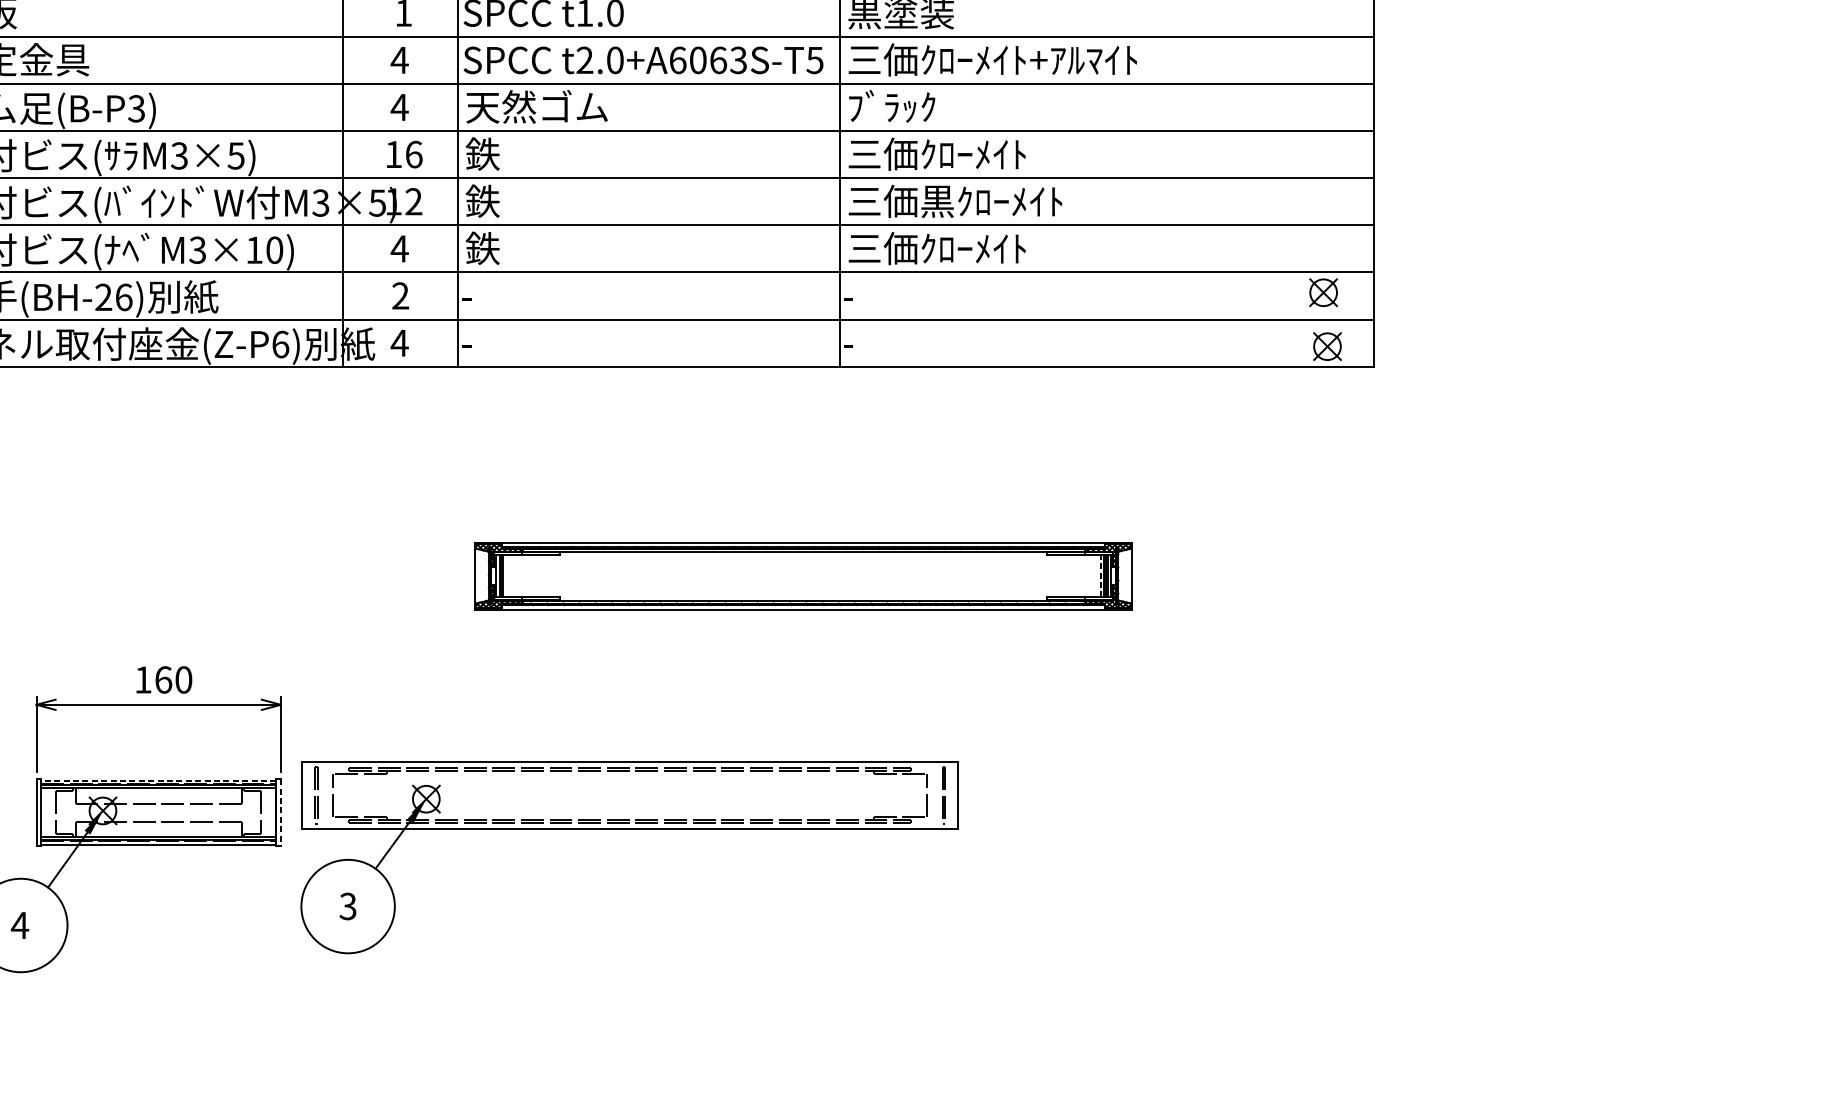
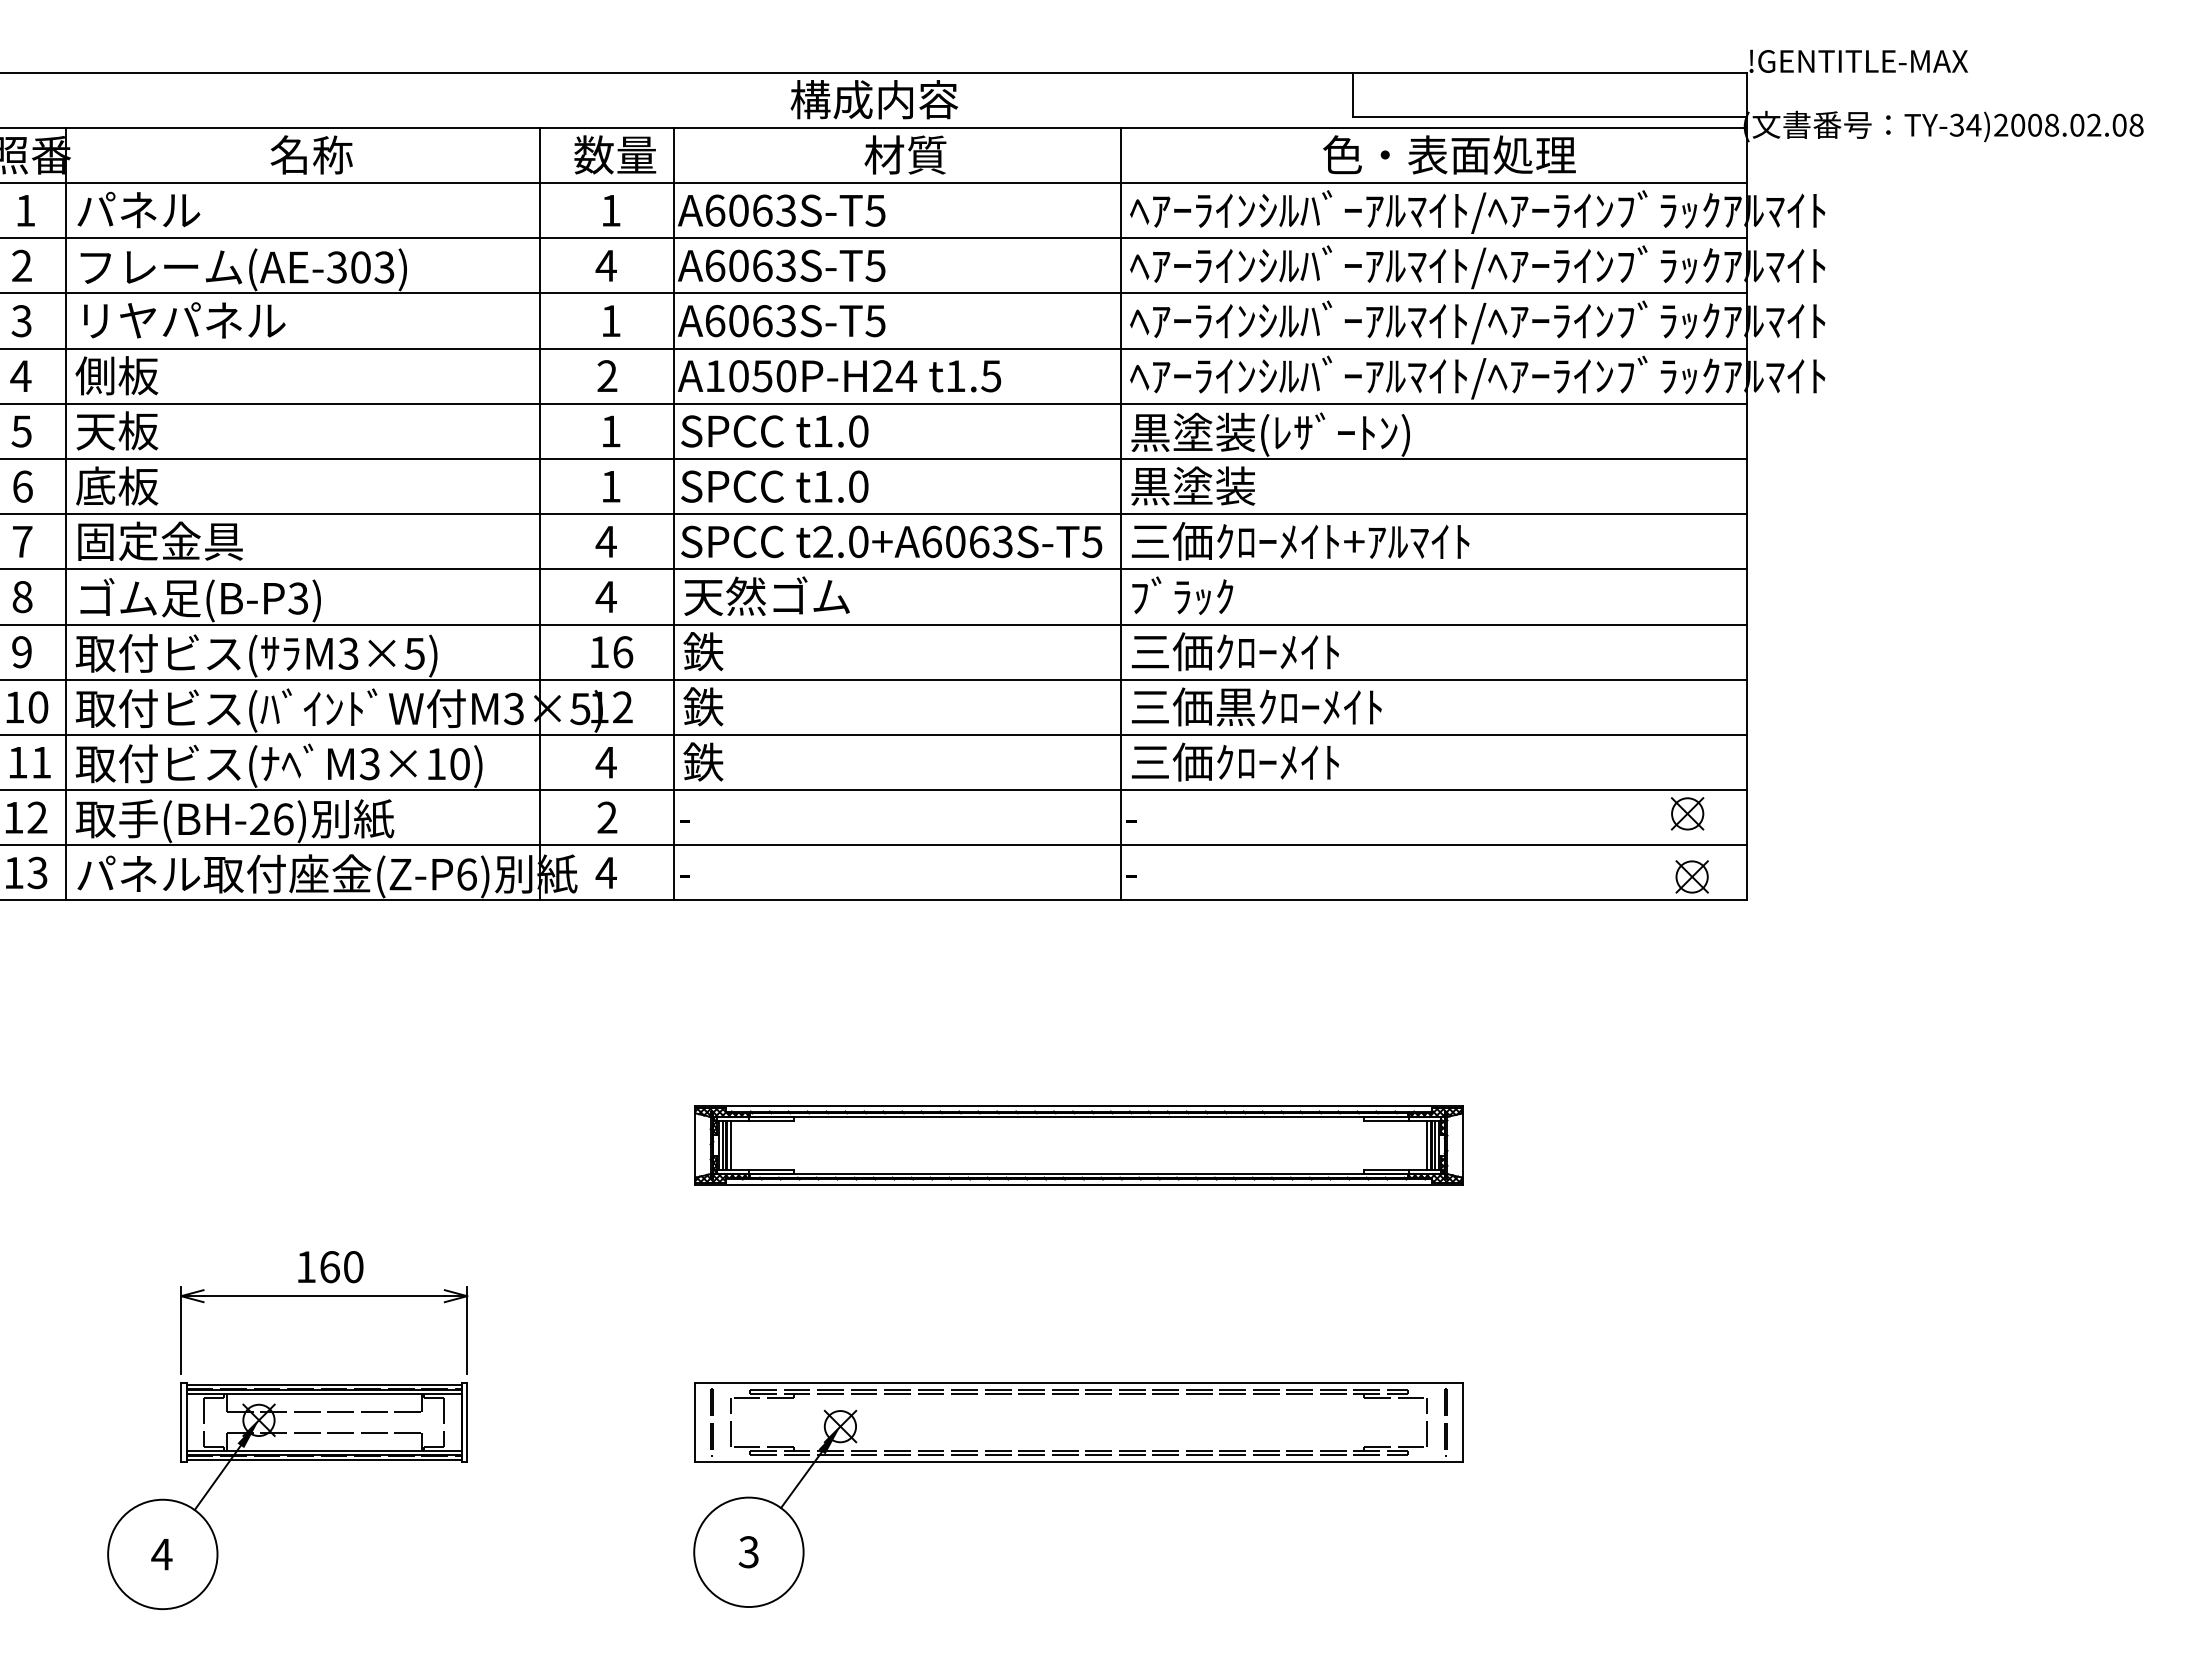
line: (506, 576) -> (731, 1145), added
line: (1100, 576) -> (1426, 1145), dashed -> solid
line: (158, 780) -> (324, 1384), dashed -> solid
line: (281, 812) -> (467, 1422), dashed -> solid
part: (629, 829) -> (1078, 1462), moved

